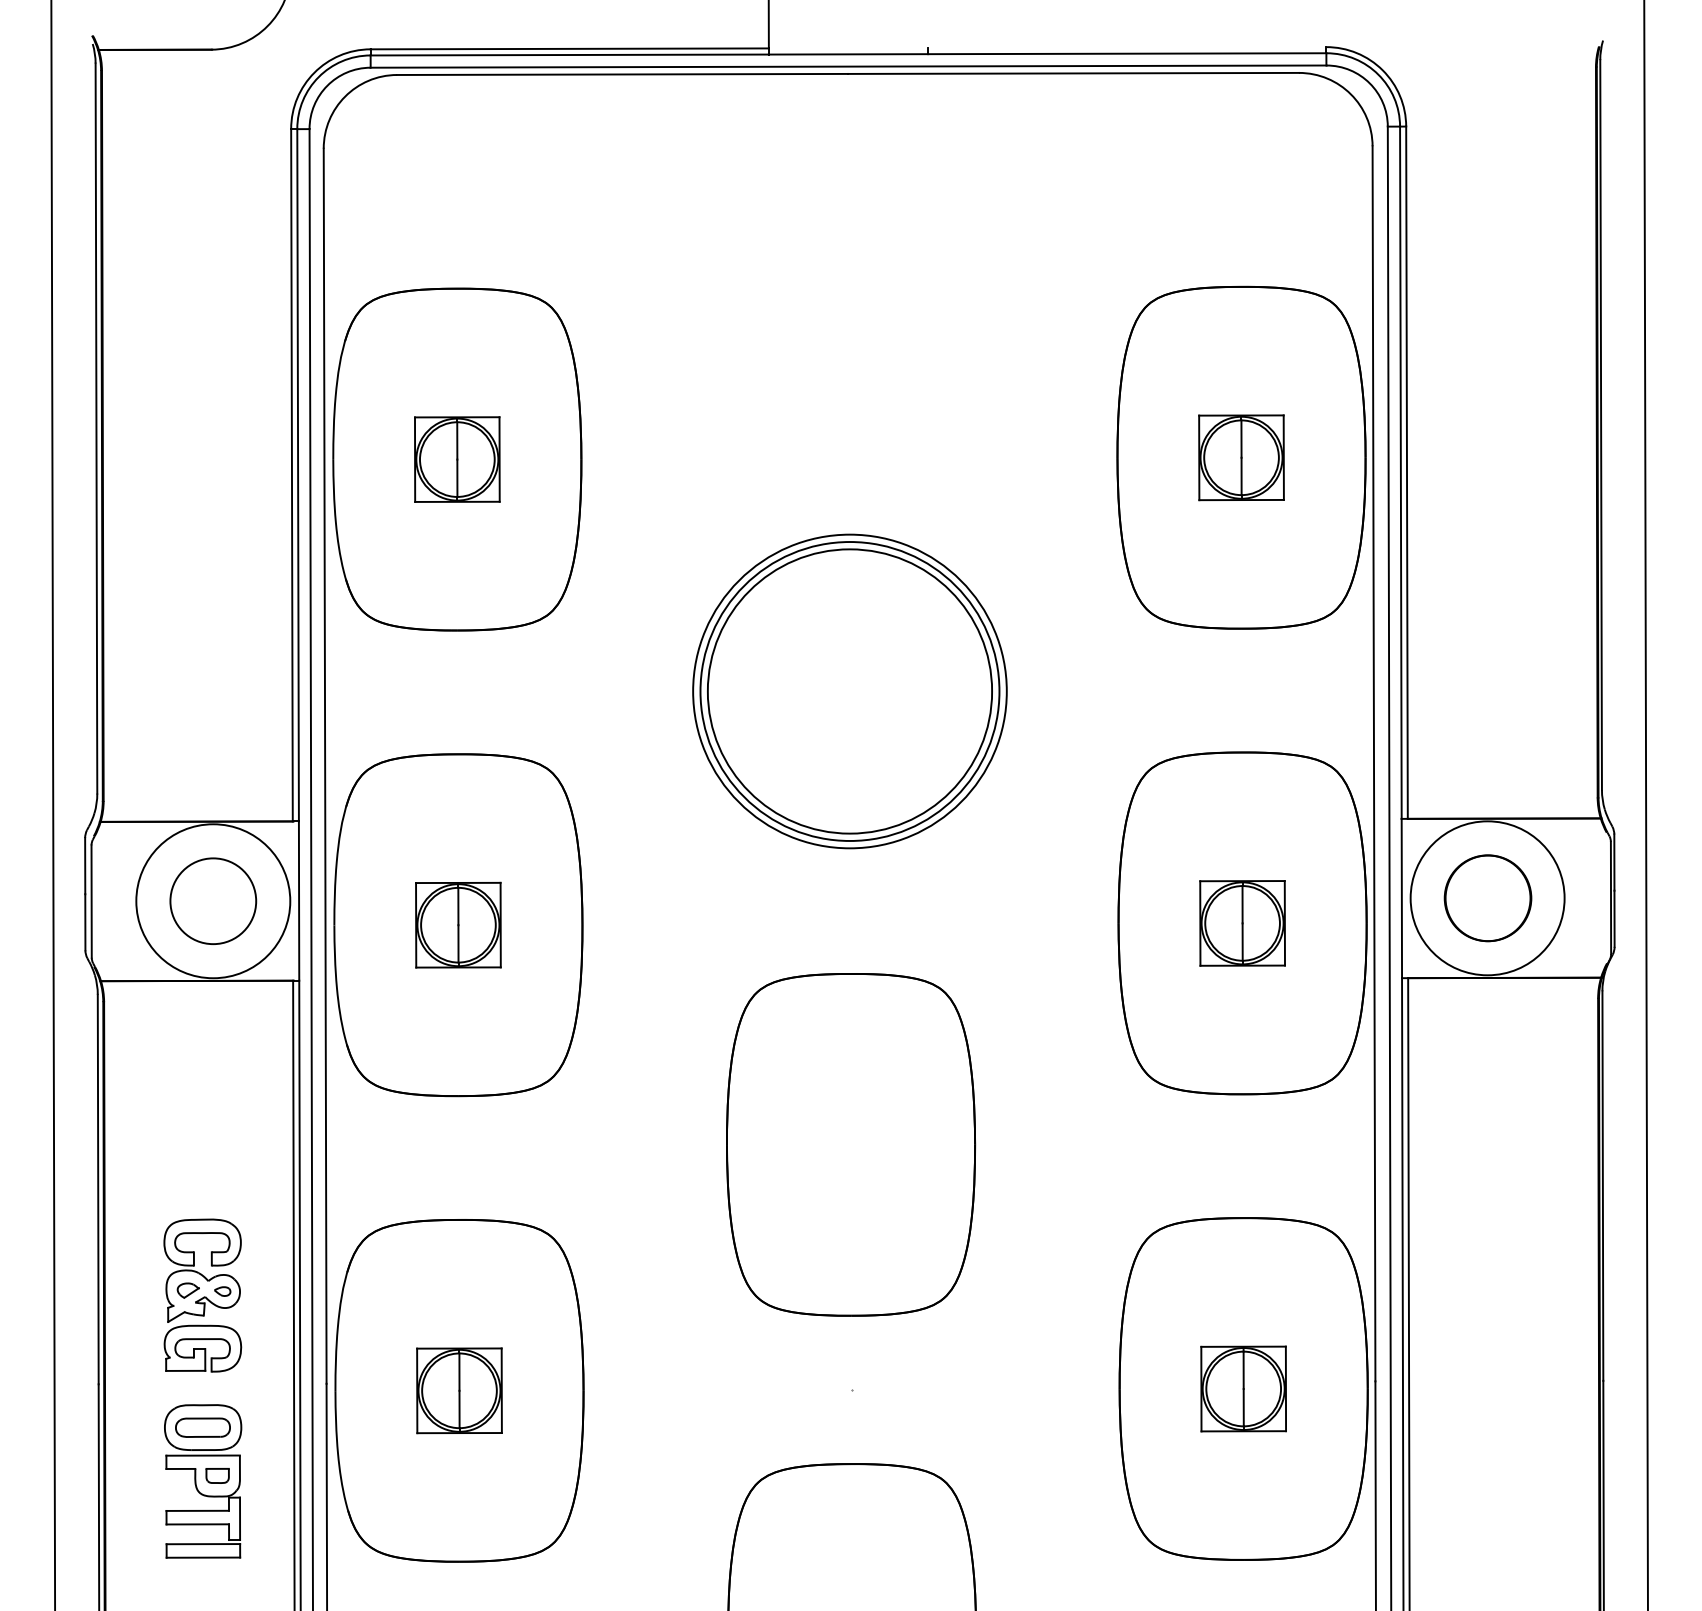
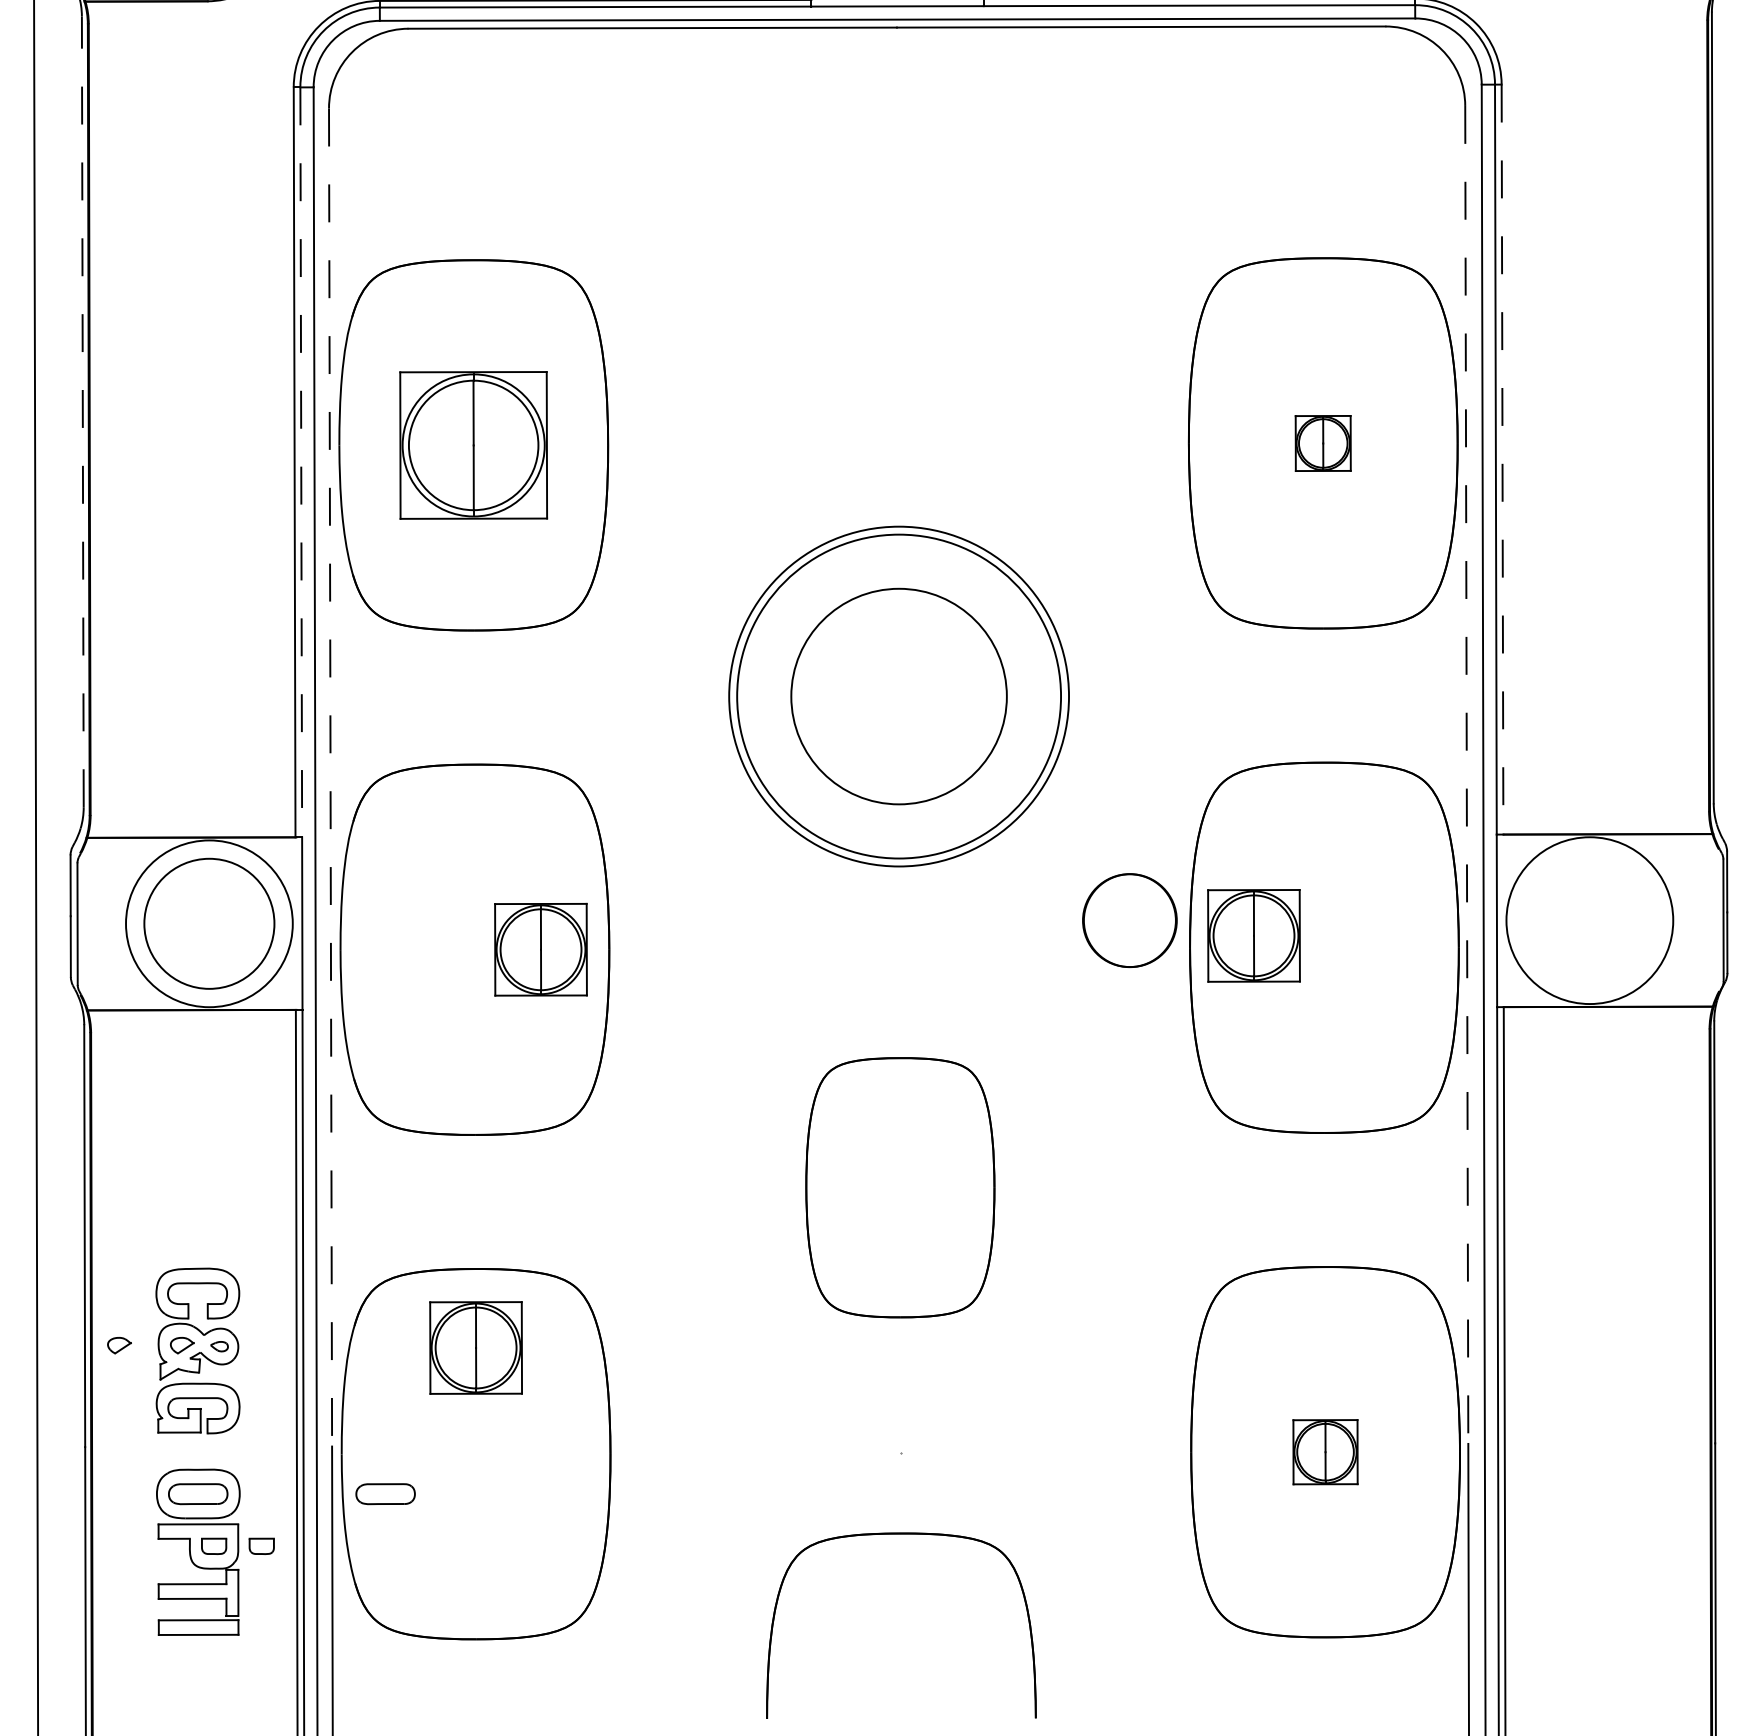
line: (96, 428) -> (82, 411), solid -> dashed
part: (1241, 457) -> (1323, 443), size x0.6
part: (457, 459) -> (473, 445), size x1.6
line: (1407, 473) -> (1503, 460), solid -> dashed
line: (298, 475) -> (301, 462), solid -> dashed
circle: (849, 691) -> (898, 696), size x0.7
line: (1374, 763) -> (1467, 774), solid -> dashed
line: (325, 766) -> (330, 777), solid -> dashed
part: (1487, 898) -> (1129, 920), moved
circle: (213, 901) -> (209, 924), size x1.4
part: (1242, 923) -> (1253, 935), moved
part: (458, 924) -> (541, 948), moved
part: (851, 1144) -> (900, 1187), size x0.7
part: (129, 1290) -> (118, 1345), added
part: (1243, 1388) -> (1325, 1451), size x0.7
part: (459, 1390) -> (476, 1347), moved
part: (375, 1427) -> (385, 1493), added
part: (261, 1475) -> (261, 1545), added

